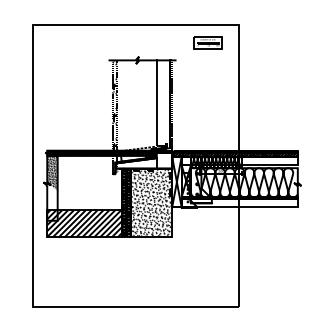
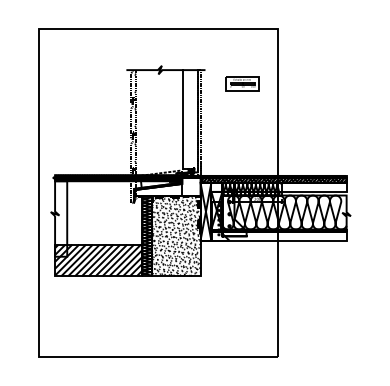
part: (207, 42) -> (241, 83), moved
hatch: (52, 172) -> (61, 200), removed

